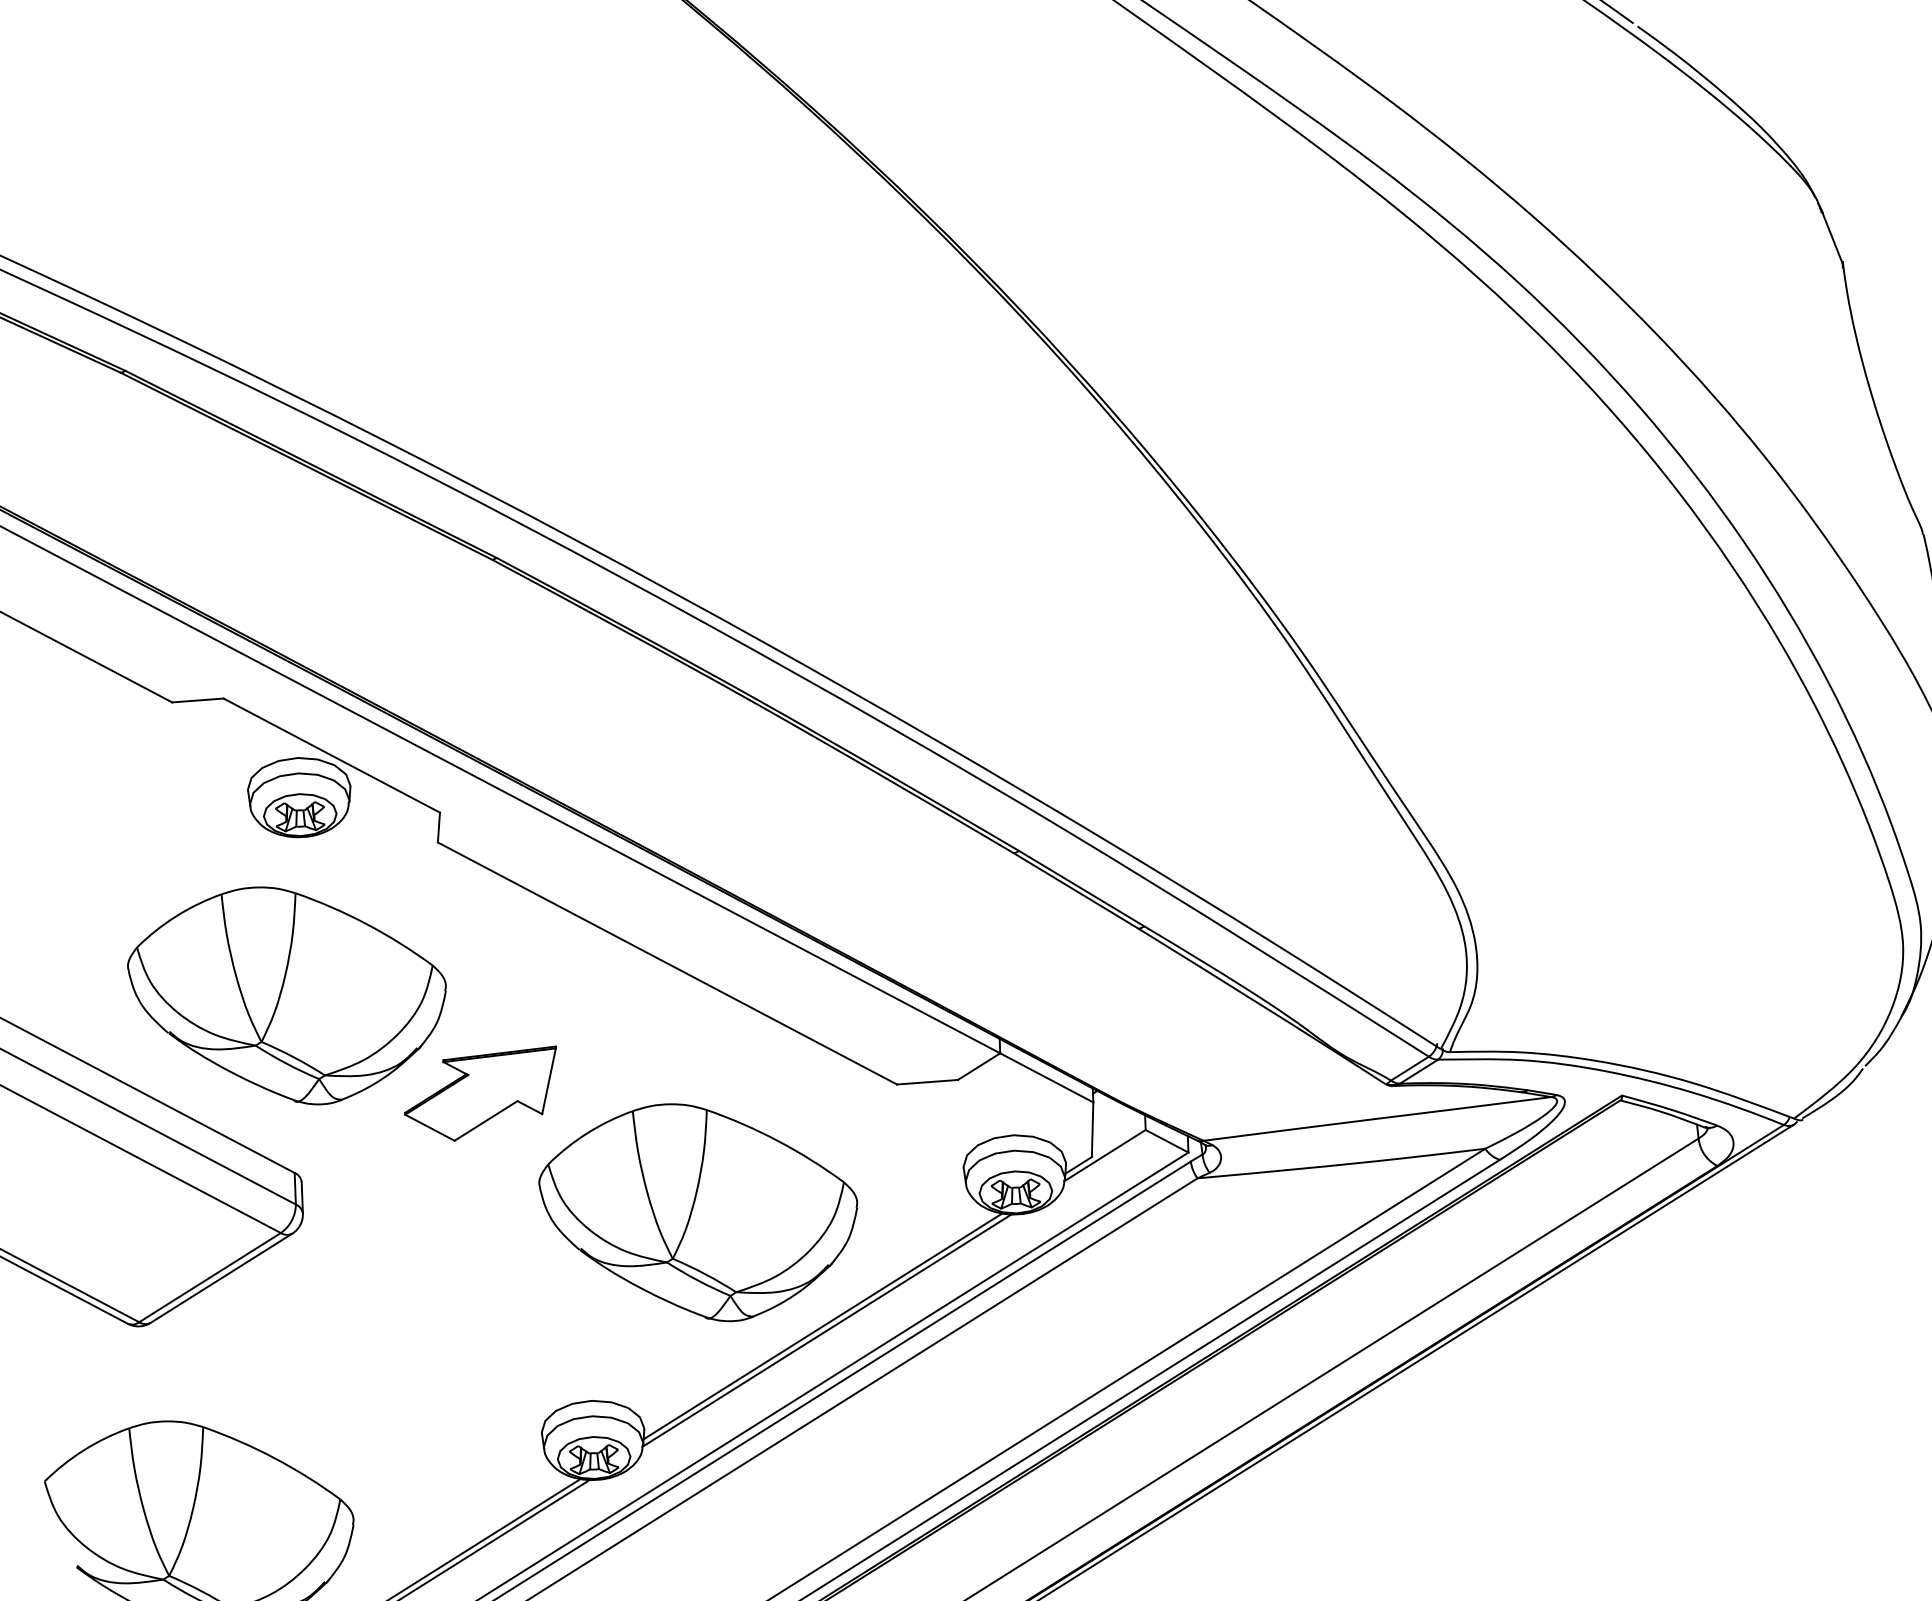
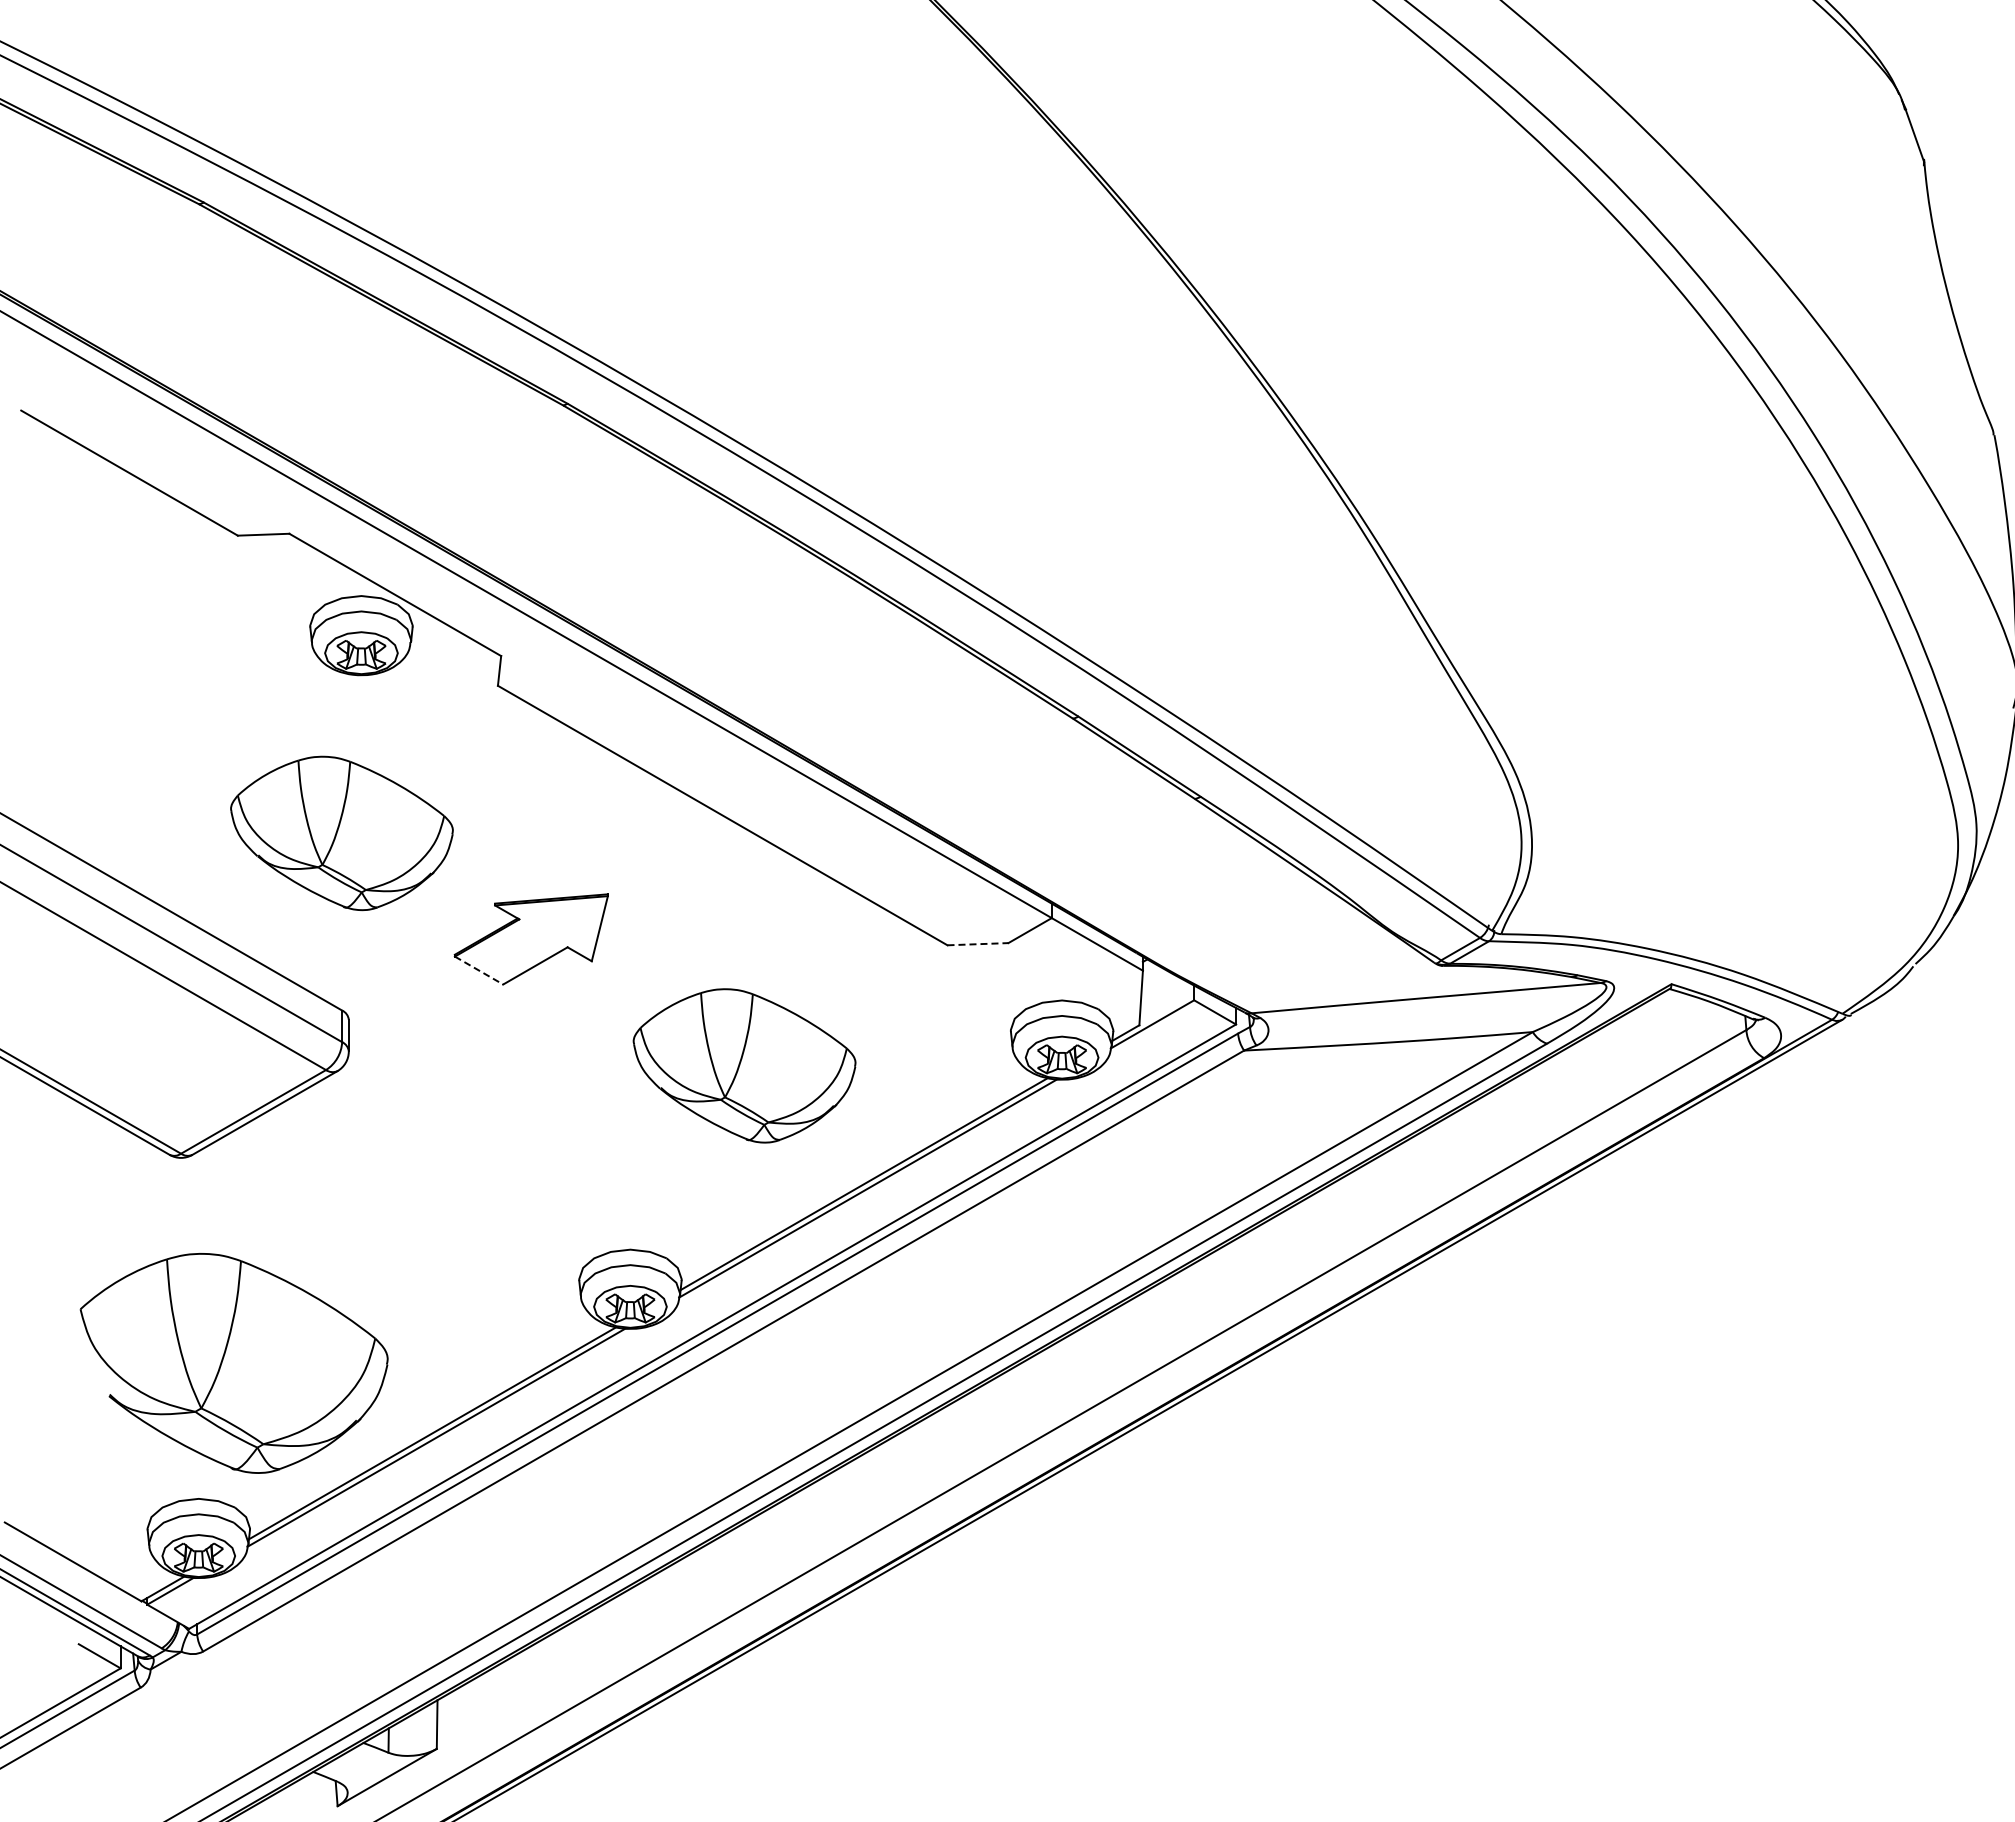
part: (287, 996) -> (341, 833), size x0.7
line: (927, 1082) -> (977, 944), solid -> dashed
line: (430, 1127) -> (479, 970), solid -> dashed
part: (698, 1212) -> (744, 1065), size x0.7

